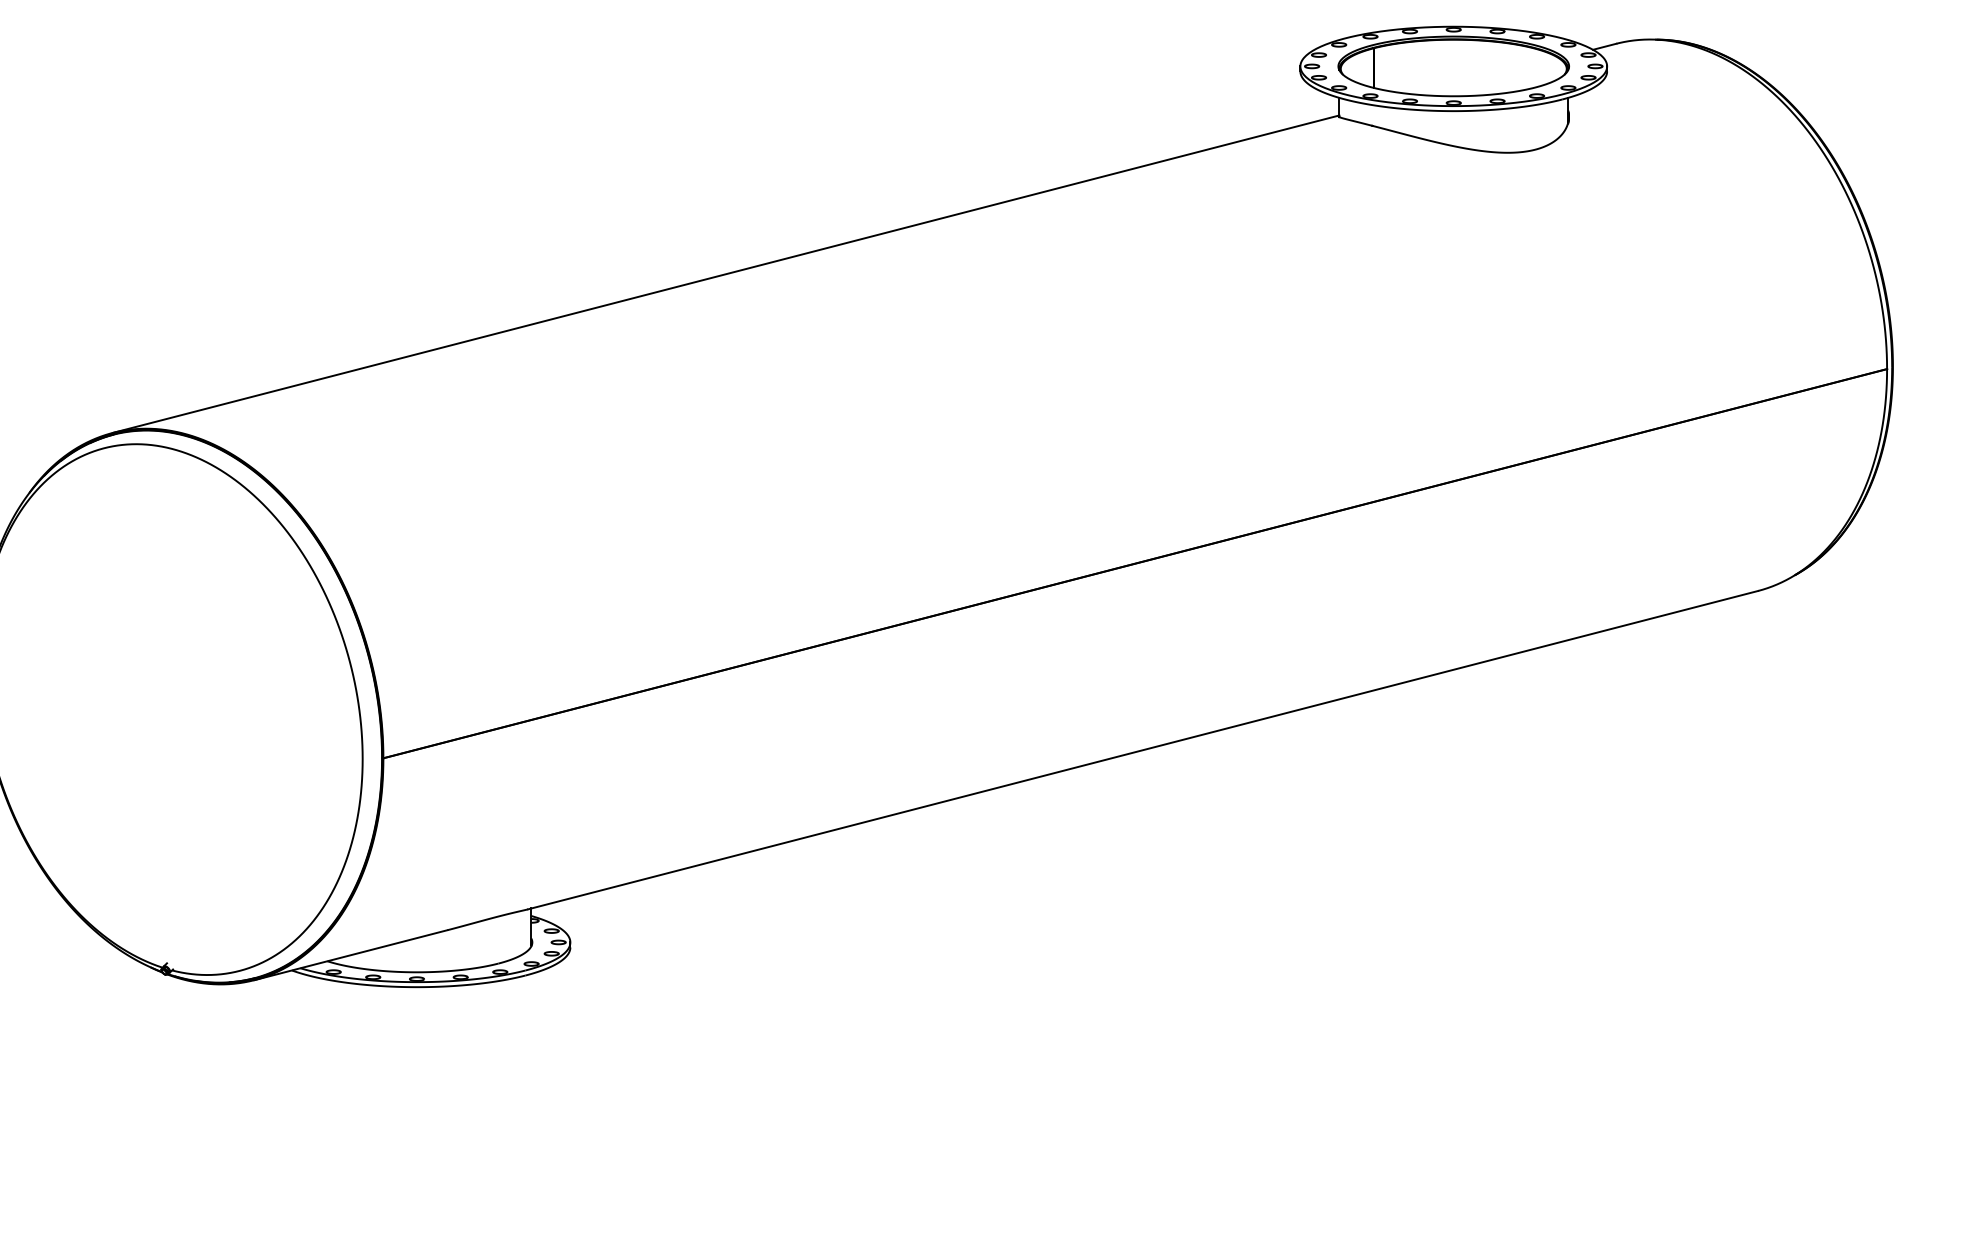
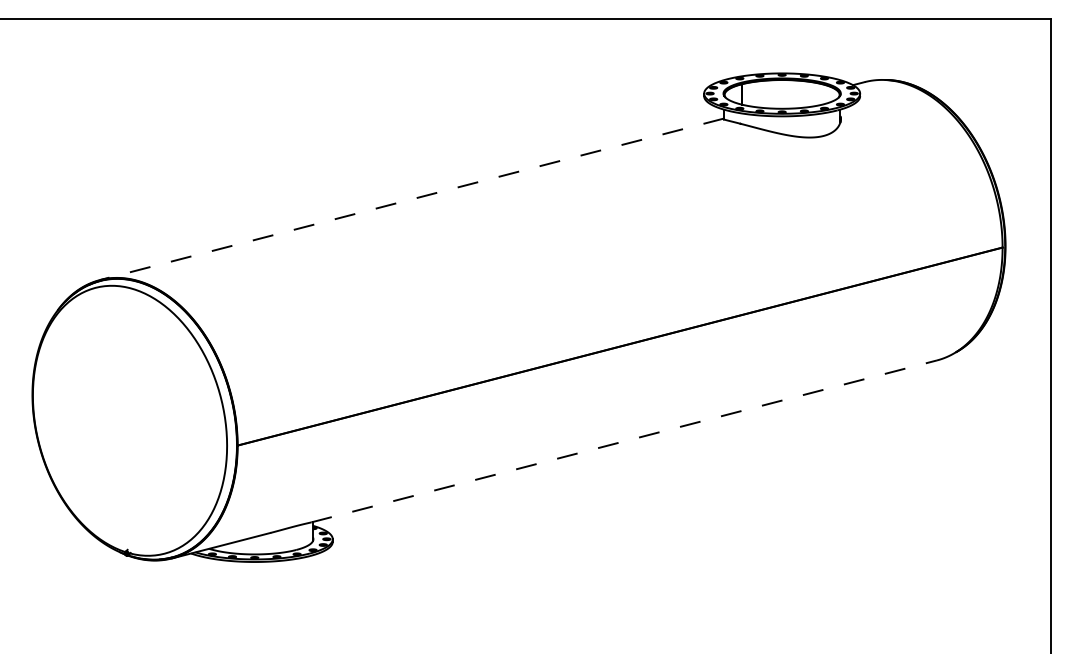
line: (725, 274) -> (411, 199), solid -> dashed
line: (1143, 750) -> (624, 441), solid -> dashed

